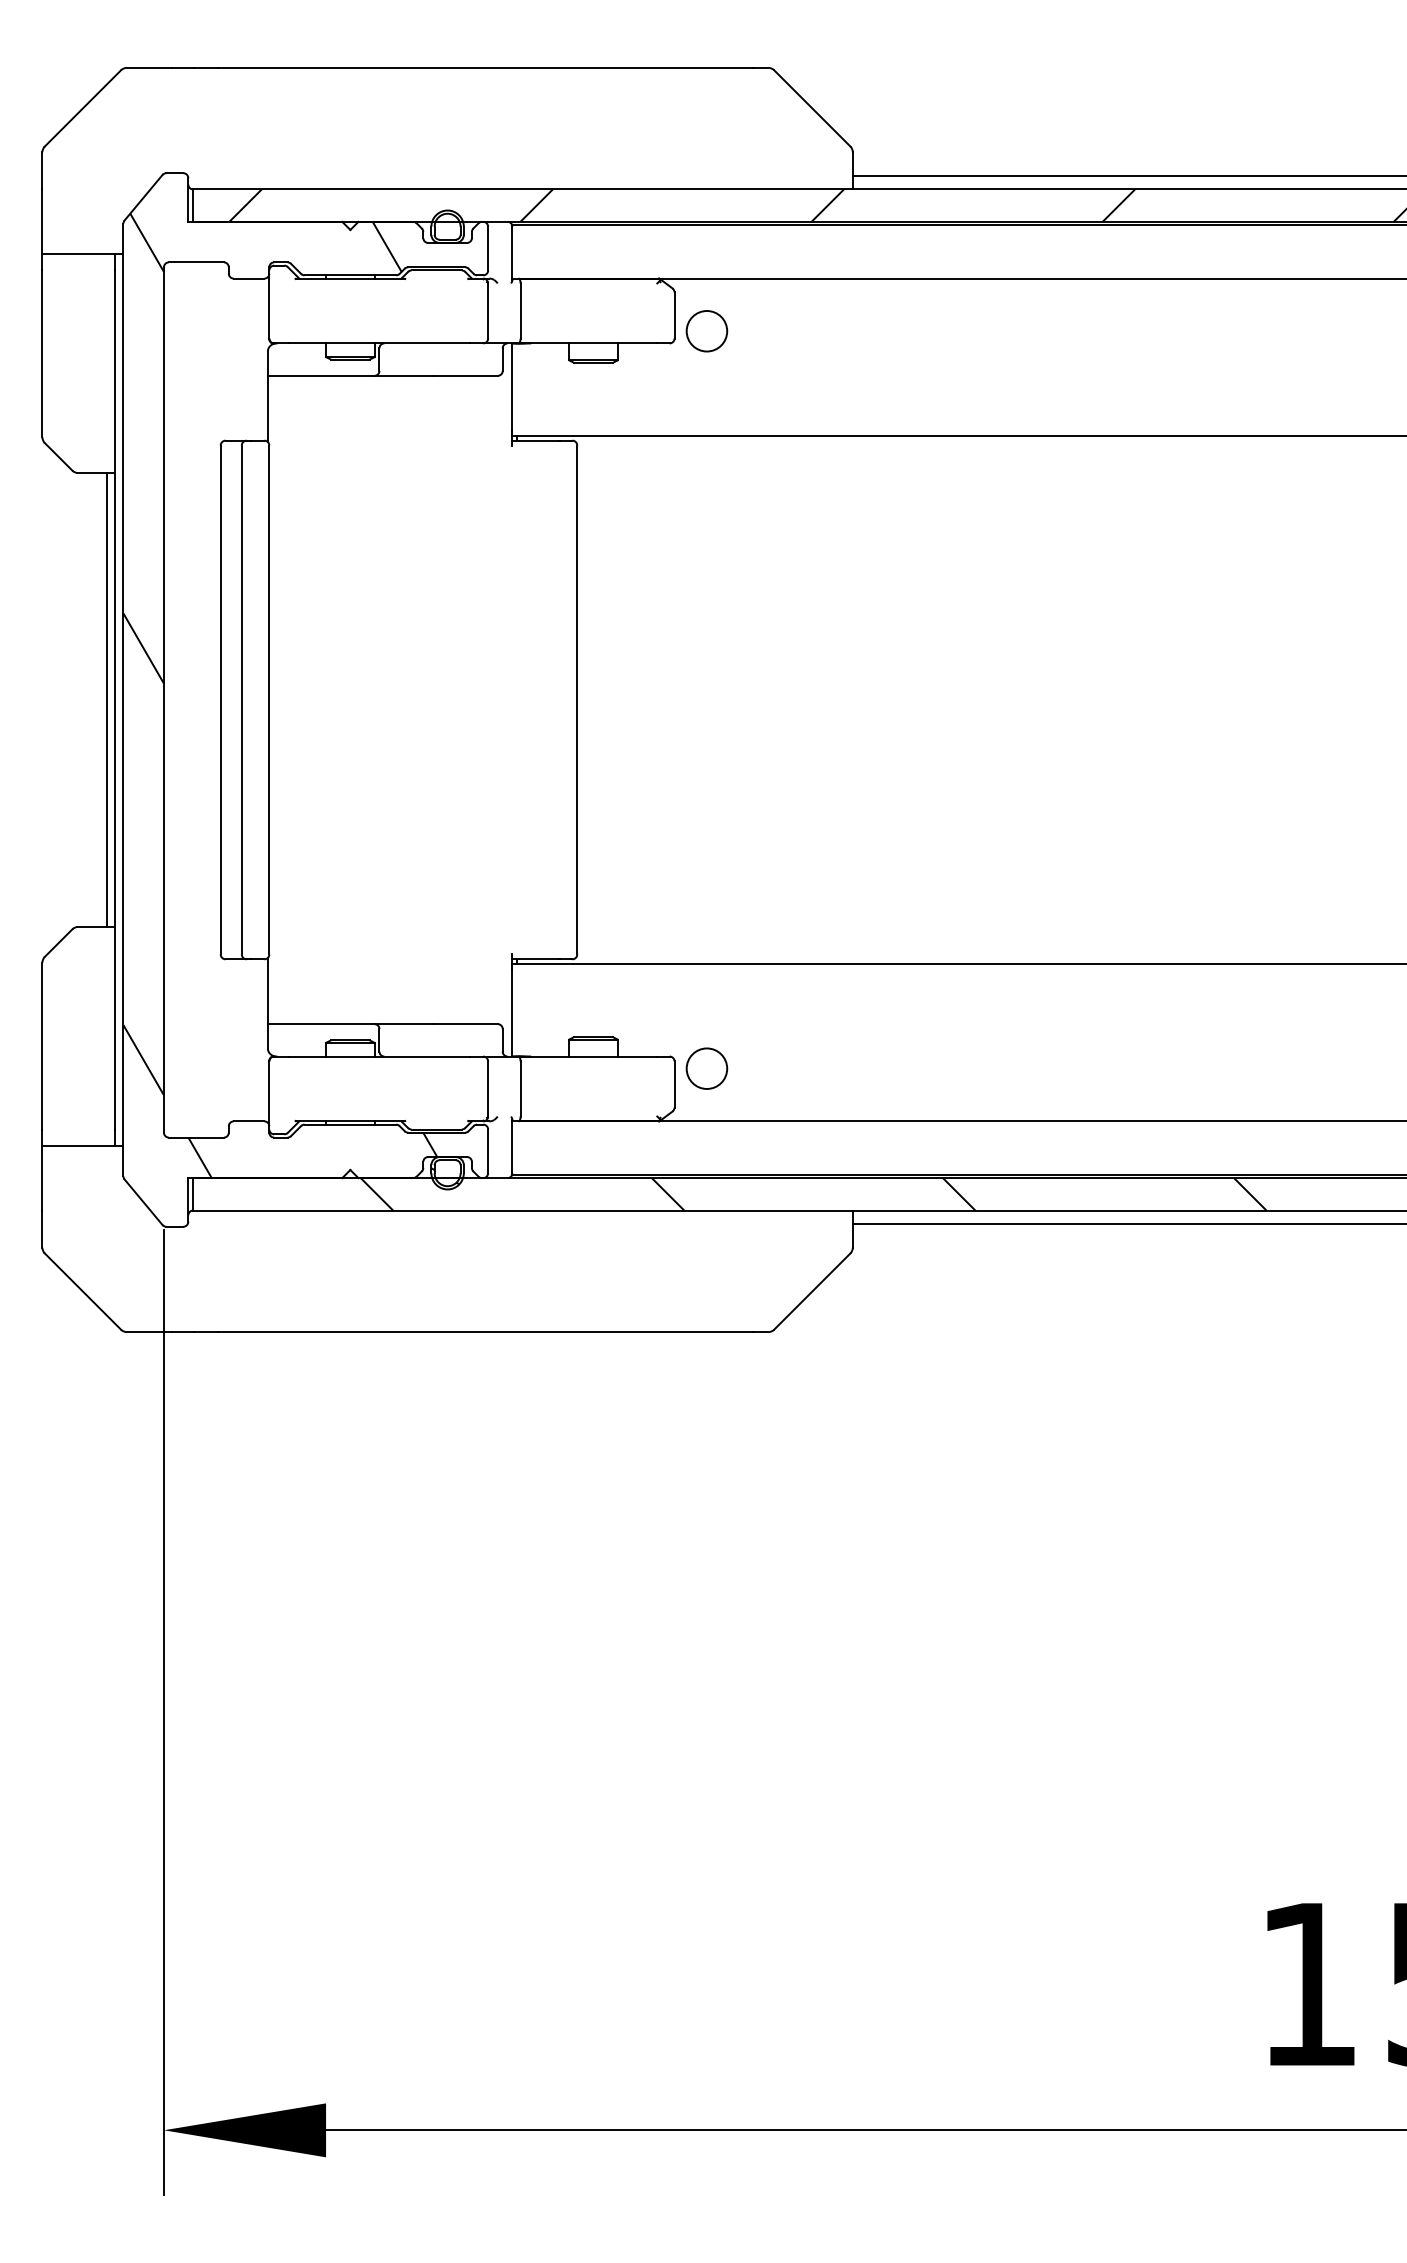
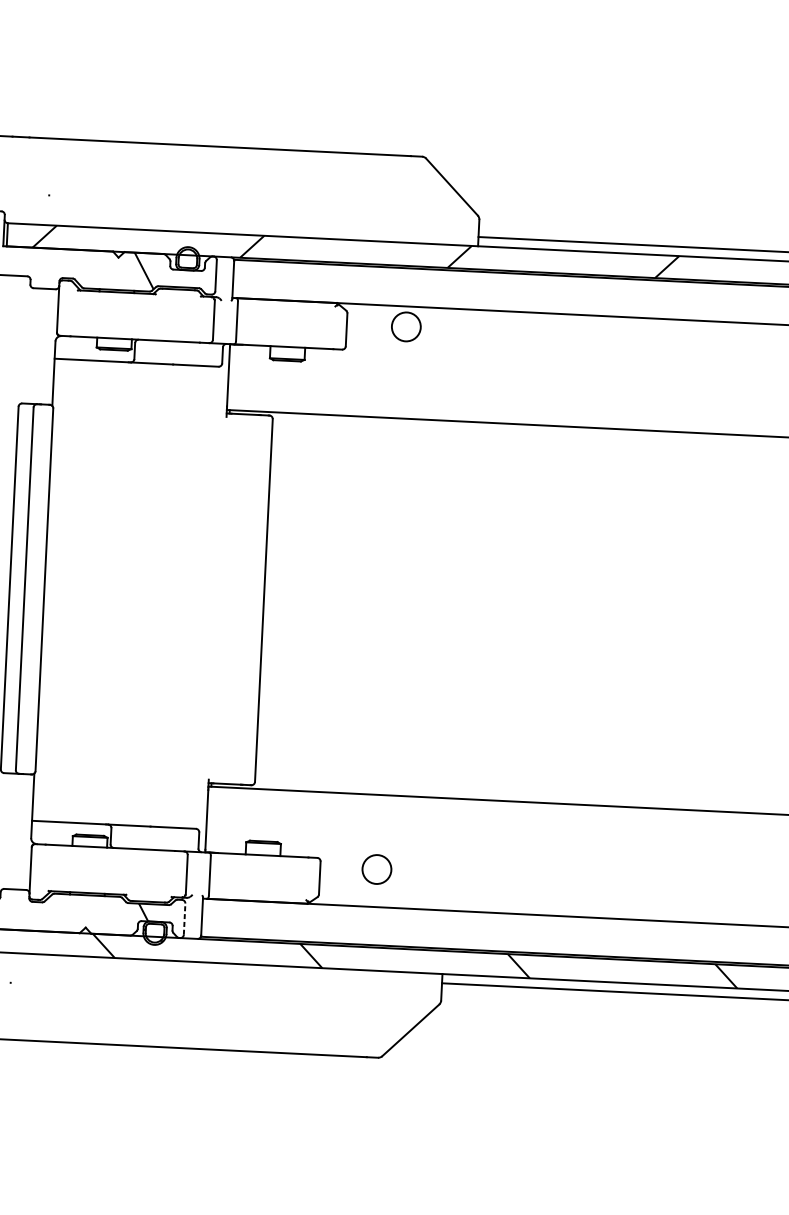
circle: (706, 331) -> (406, 327), moved
circle: (706, 1068) -> (376, 869), moved
line: (488, 1151) -> (184, 919), solid -> dashed

